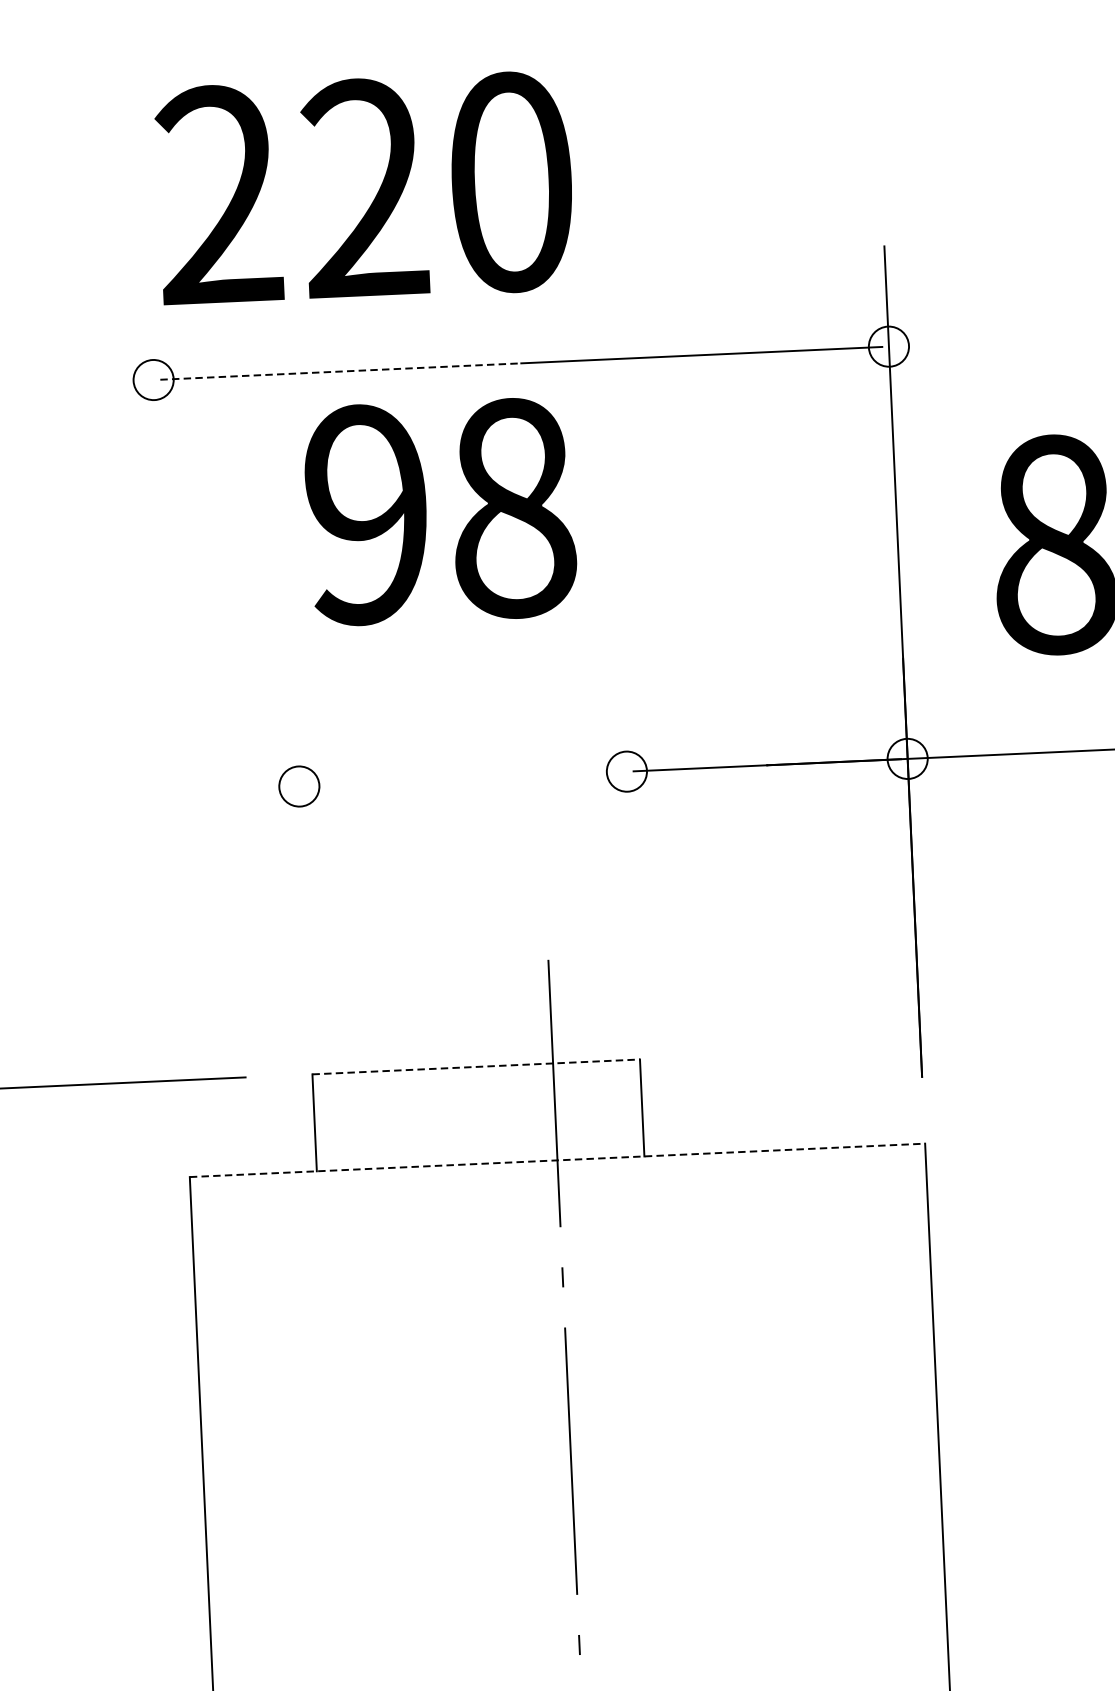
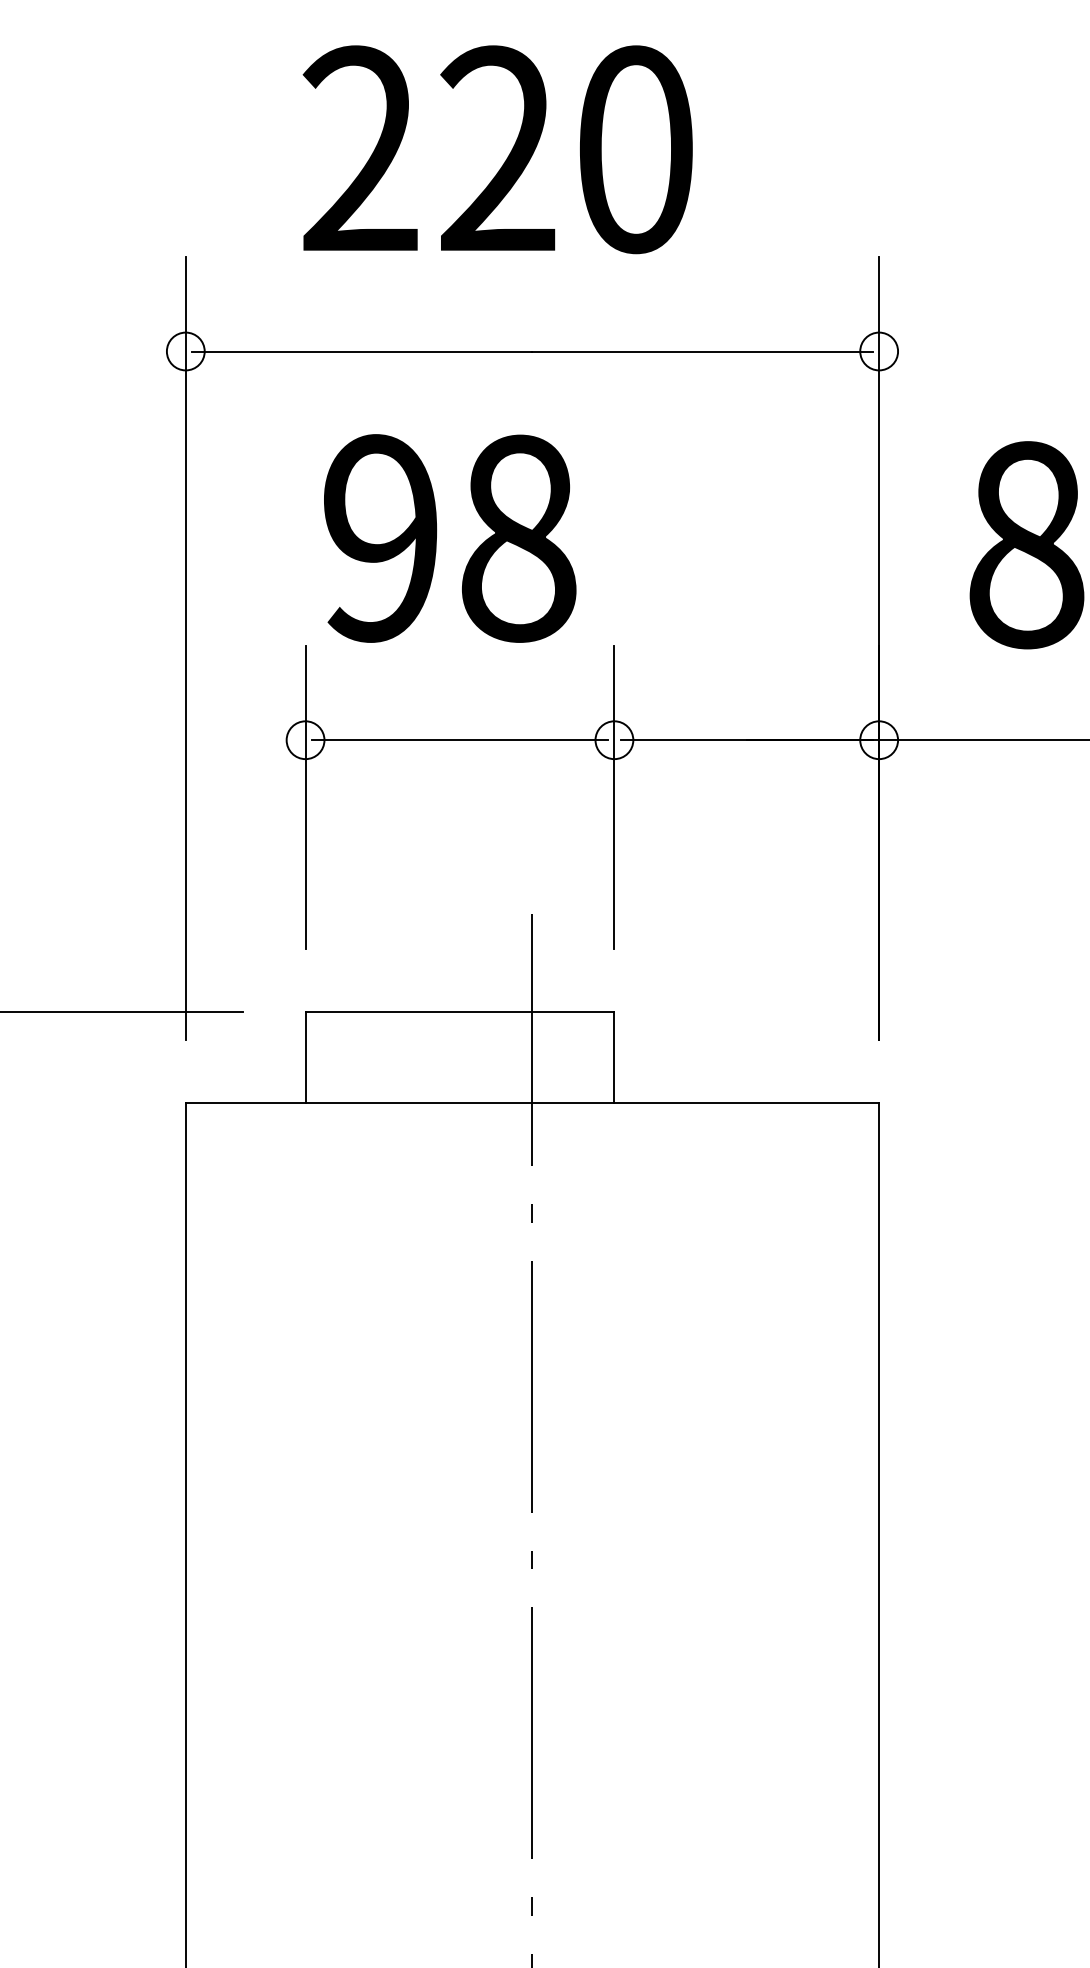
text: (364, 188) -> (497, 149), moved
line: (341, 371) -> (362, 351), dashed -> solid
text: (440, 511) -> (450, 538), moved
line: (167, 695) -> (185, 648), added
line: (462, 779) -> (459, 740), added
line: (629, 831) -> (614, 796), added
line: (302, 846) -> (305, 796), added
line: (476, 1066) -> (460, 1011), dashed -> solid
line: (557, 1160) -> (532, 1103), dashed -> solid

